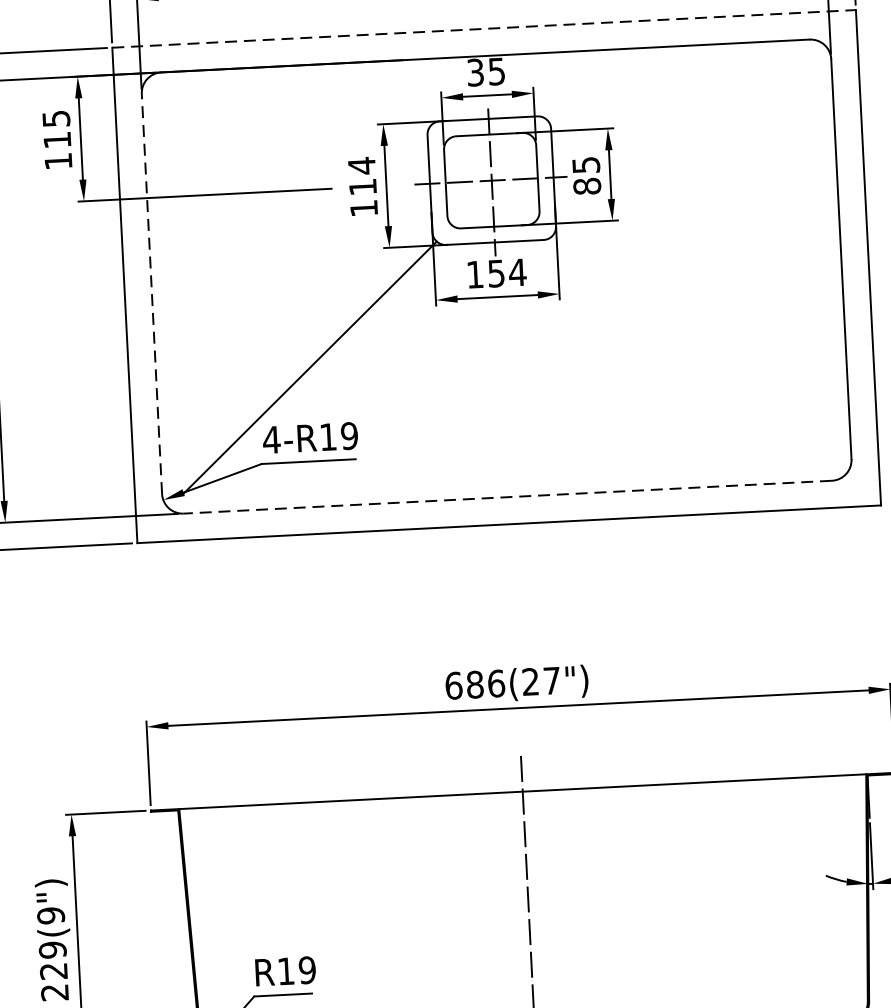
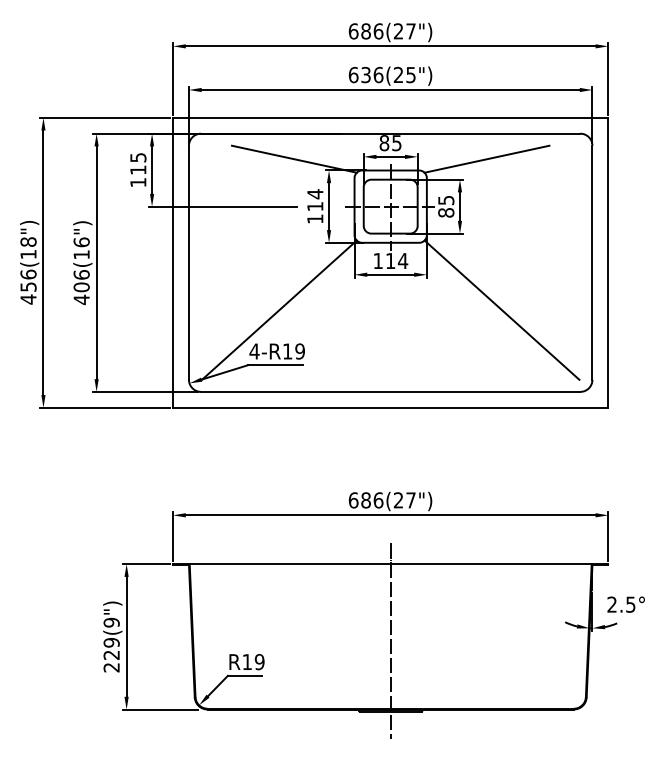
line: (483, 28) -> (390, 117), dashed -> solid
text: (475, 73) -> (384, 143), 35 -> 85
line: (651, 90) -> (486, 158), added
line: (321, 106) -> (293, 158), added
text: (496, 274) -> (390, 261), 154 -> 114
line: (151, 293) -> (188, 262), dashed -> solid
line: (690, 346) -> (501, 309), added
line: (507, 496) -> (390, 391), dashed -> solid

